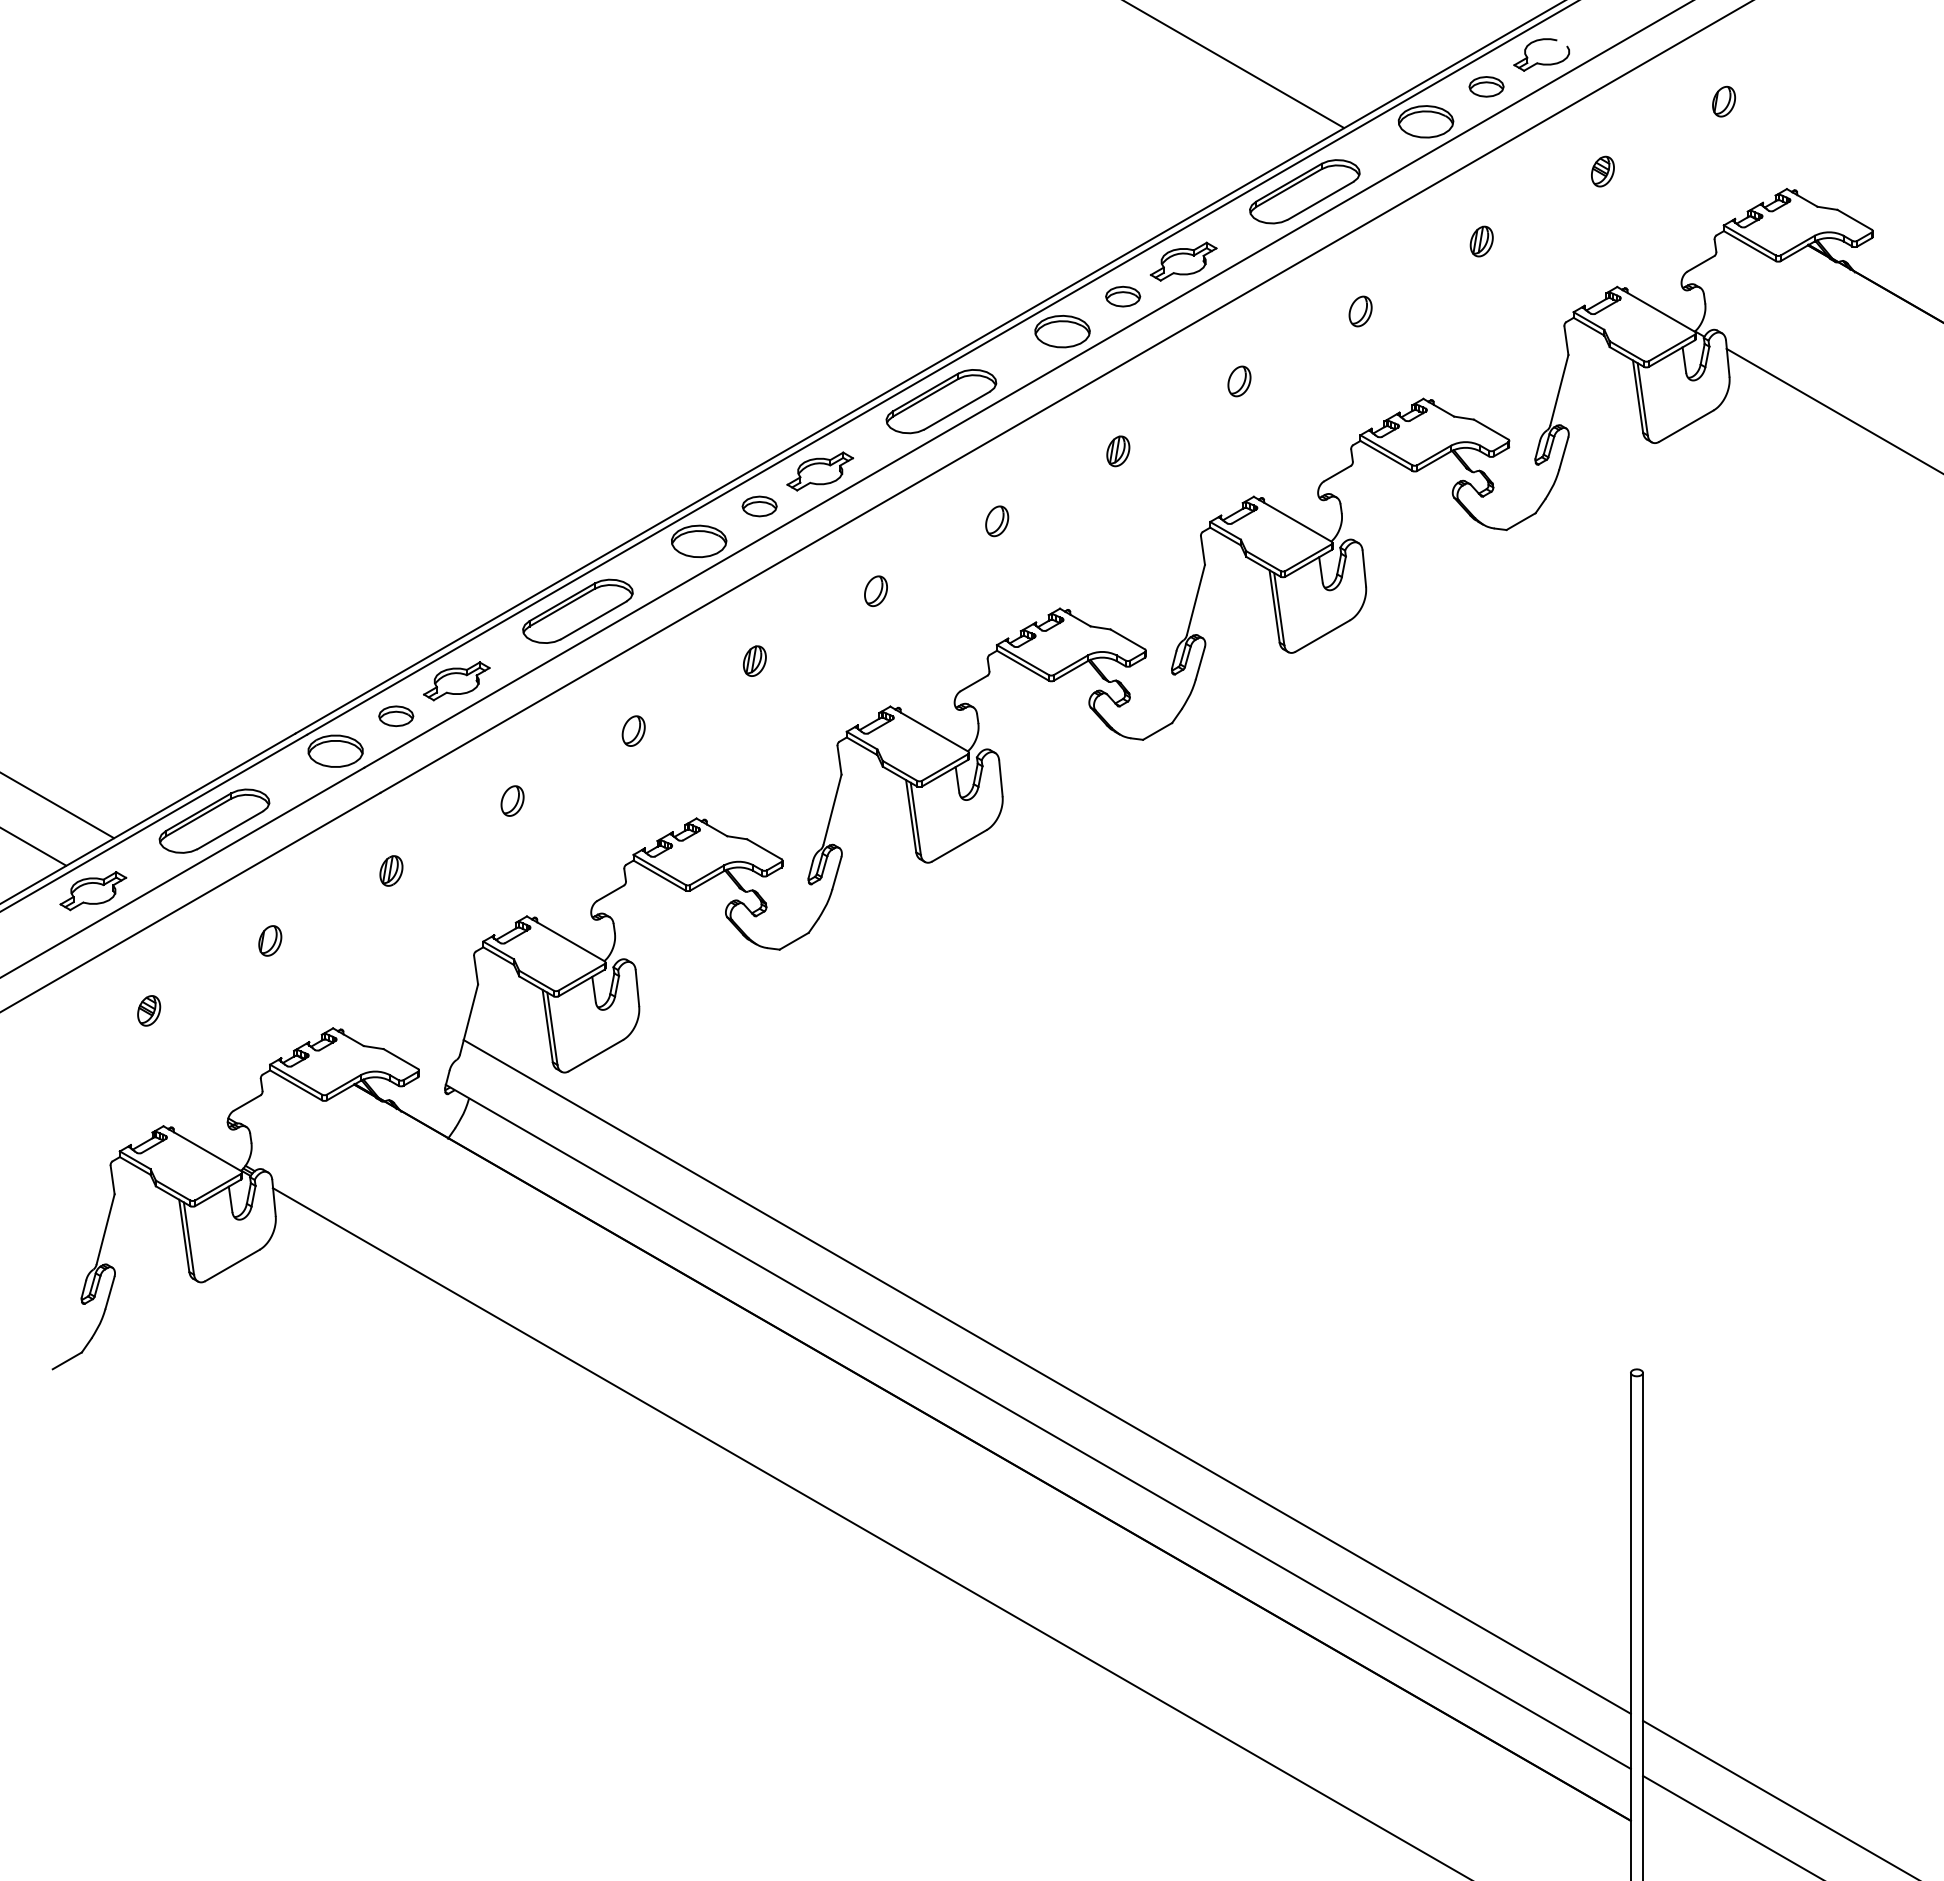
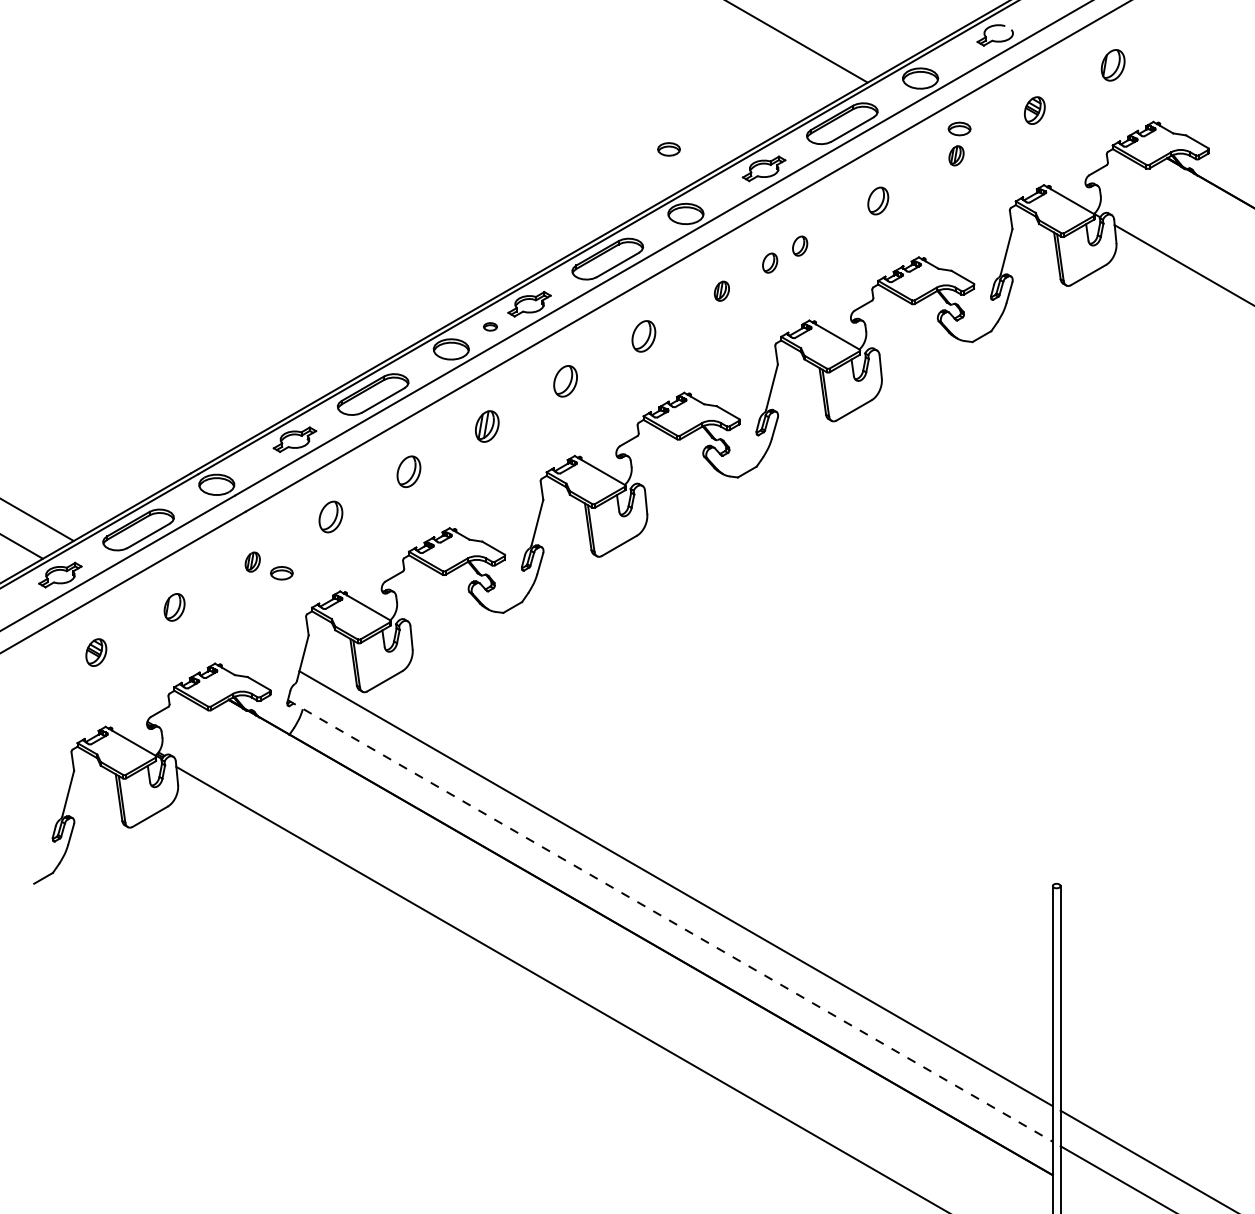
part: (1486, 86) -> (959, 128), moved
part: (1723, 101) -> (1112, 65), size x1.6
part: (1602, 171) -> (1034, 110), size x1.4
part: (1122, 296) -> (668, 149), moved
part: (1360, 310) -> (878, 200), size x1.4
part: (1193, 406) -> (770, 262), added
part: (759, 505) -> (490, 326), size x0.6
part: (996, 521) -> (643, 336), size x1.6
part: (875, 591) -> (565, 381), size x1.6
part: (755, 660) -> (487, 426), size x1.6
part: (395, 716) -> (281, 573), moved
part: (634, 730) -> (409, 471), size x1.6
part: (511, 800) -> (330, 516), size x1.6
part: (270, 939) -> (174, 606), size x1.4
part: (149, 1009) -> (96, 651), size x1.4
line: (1038, 1426) -> (670, 920), solid -> dashed

